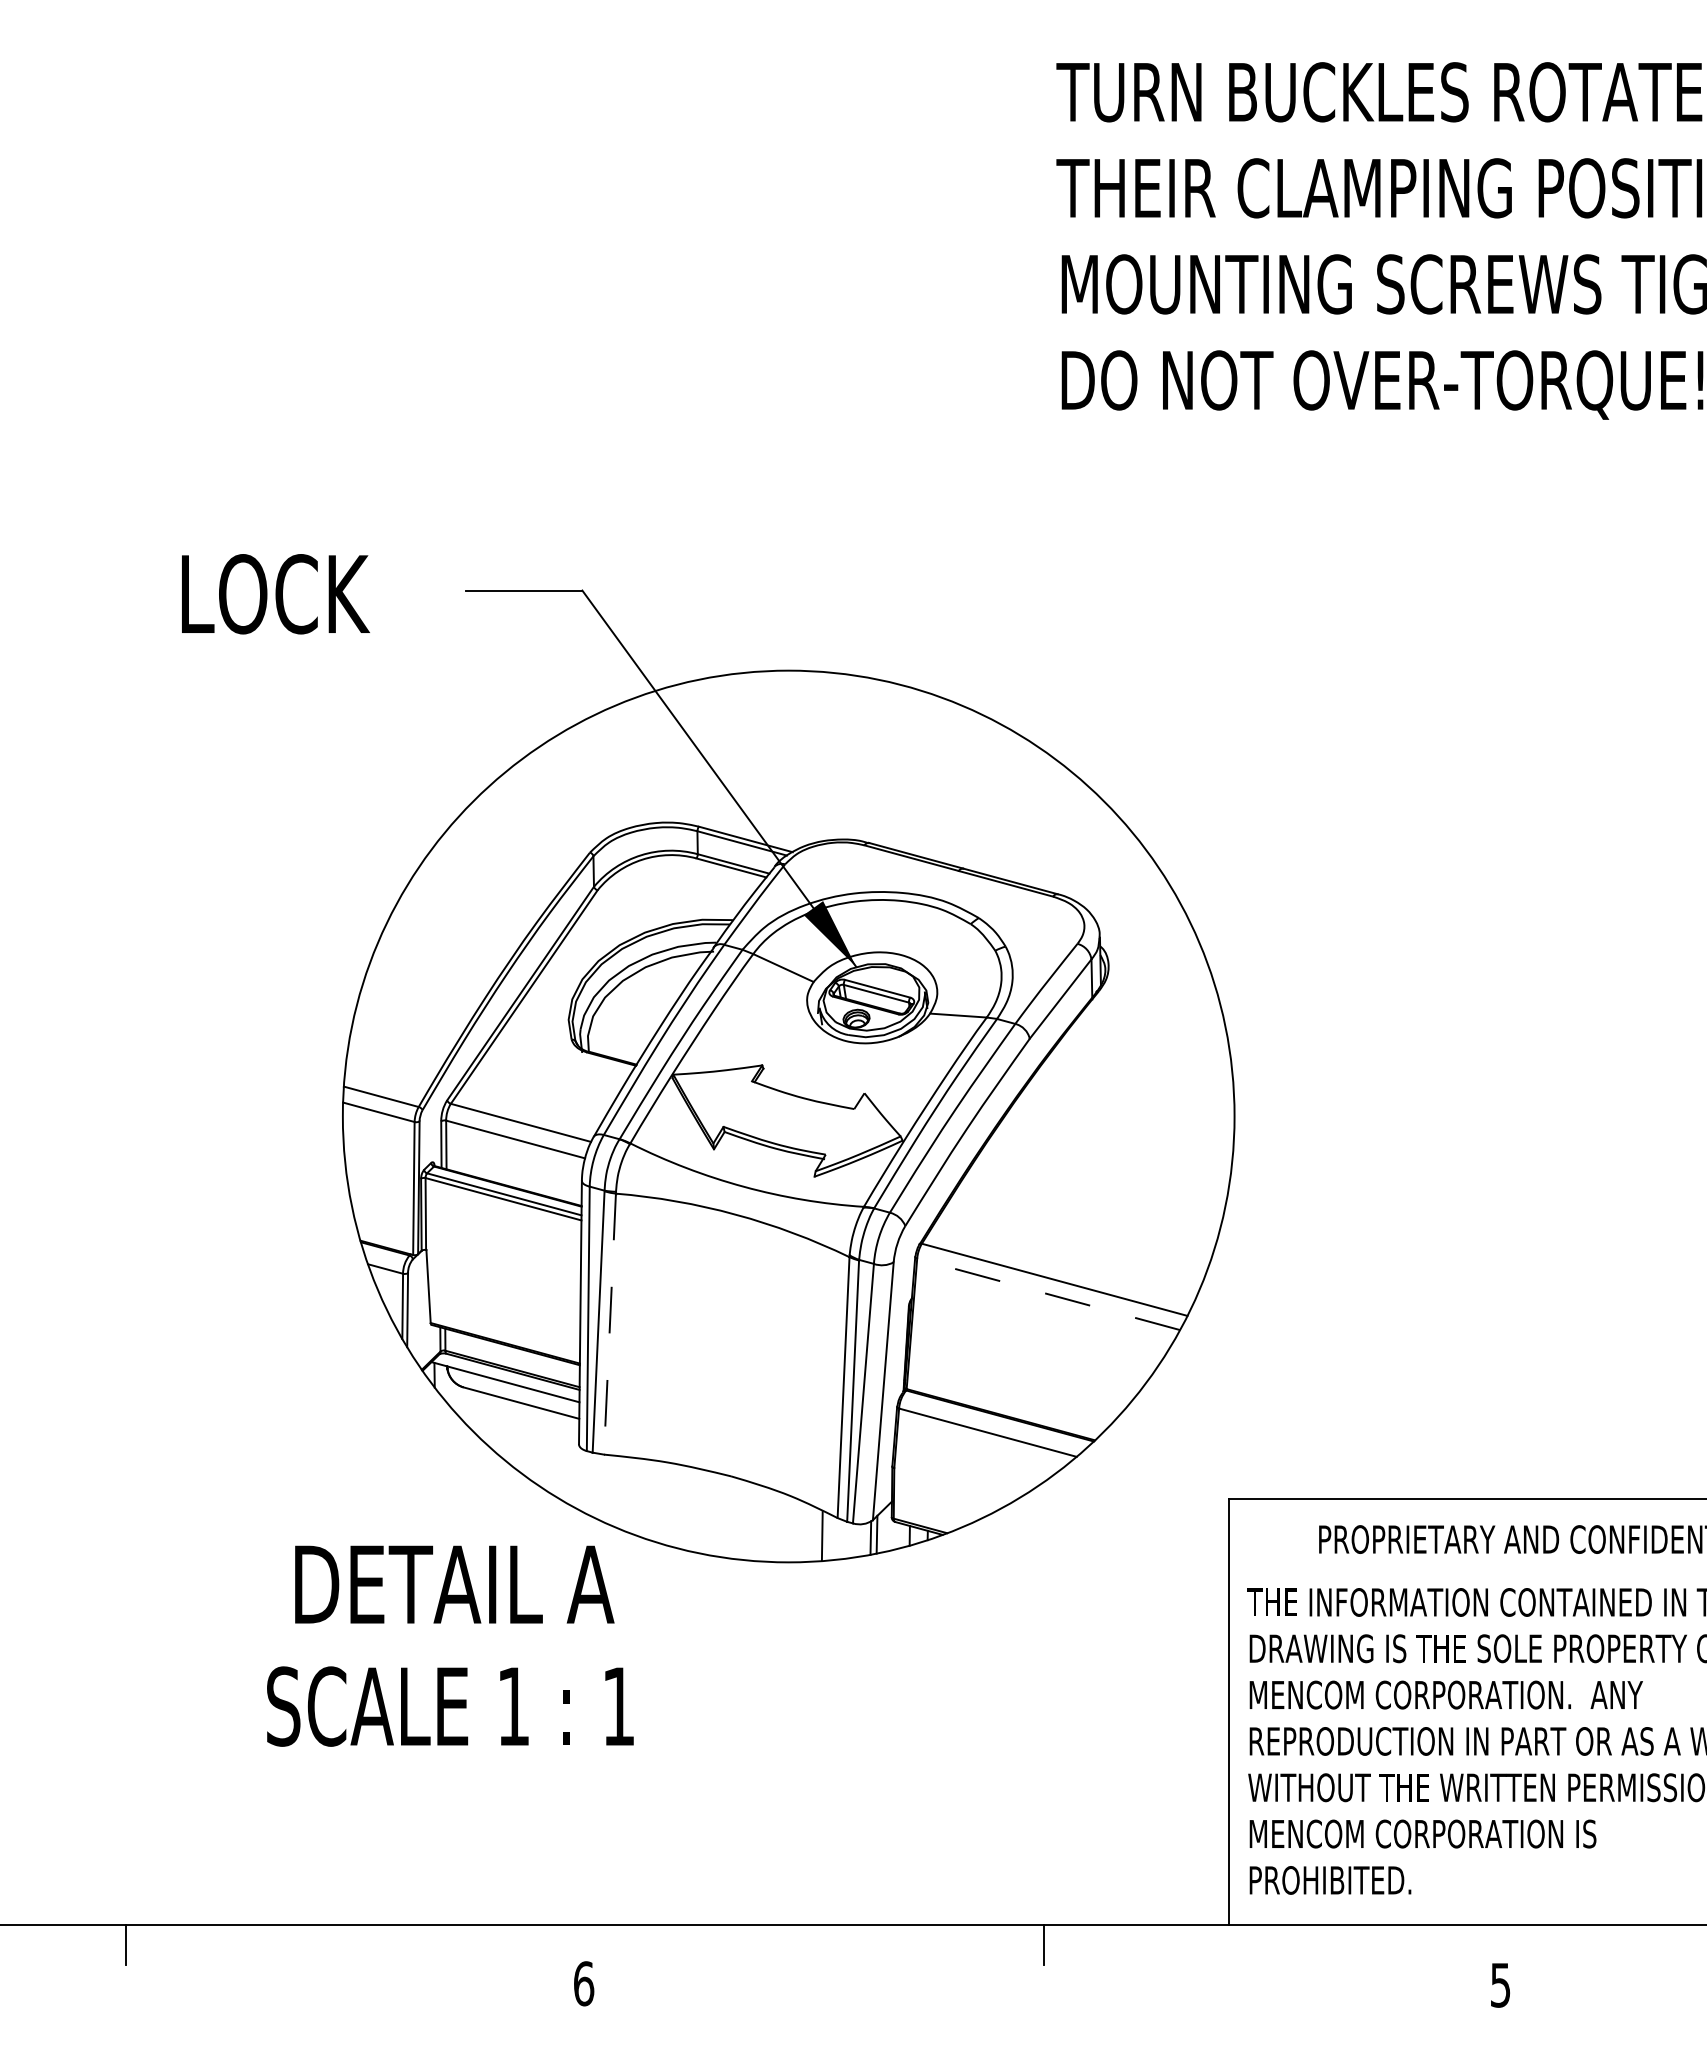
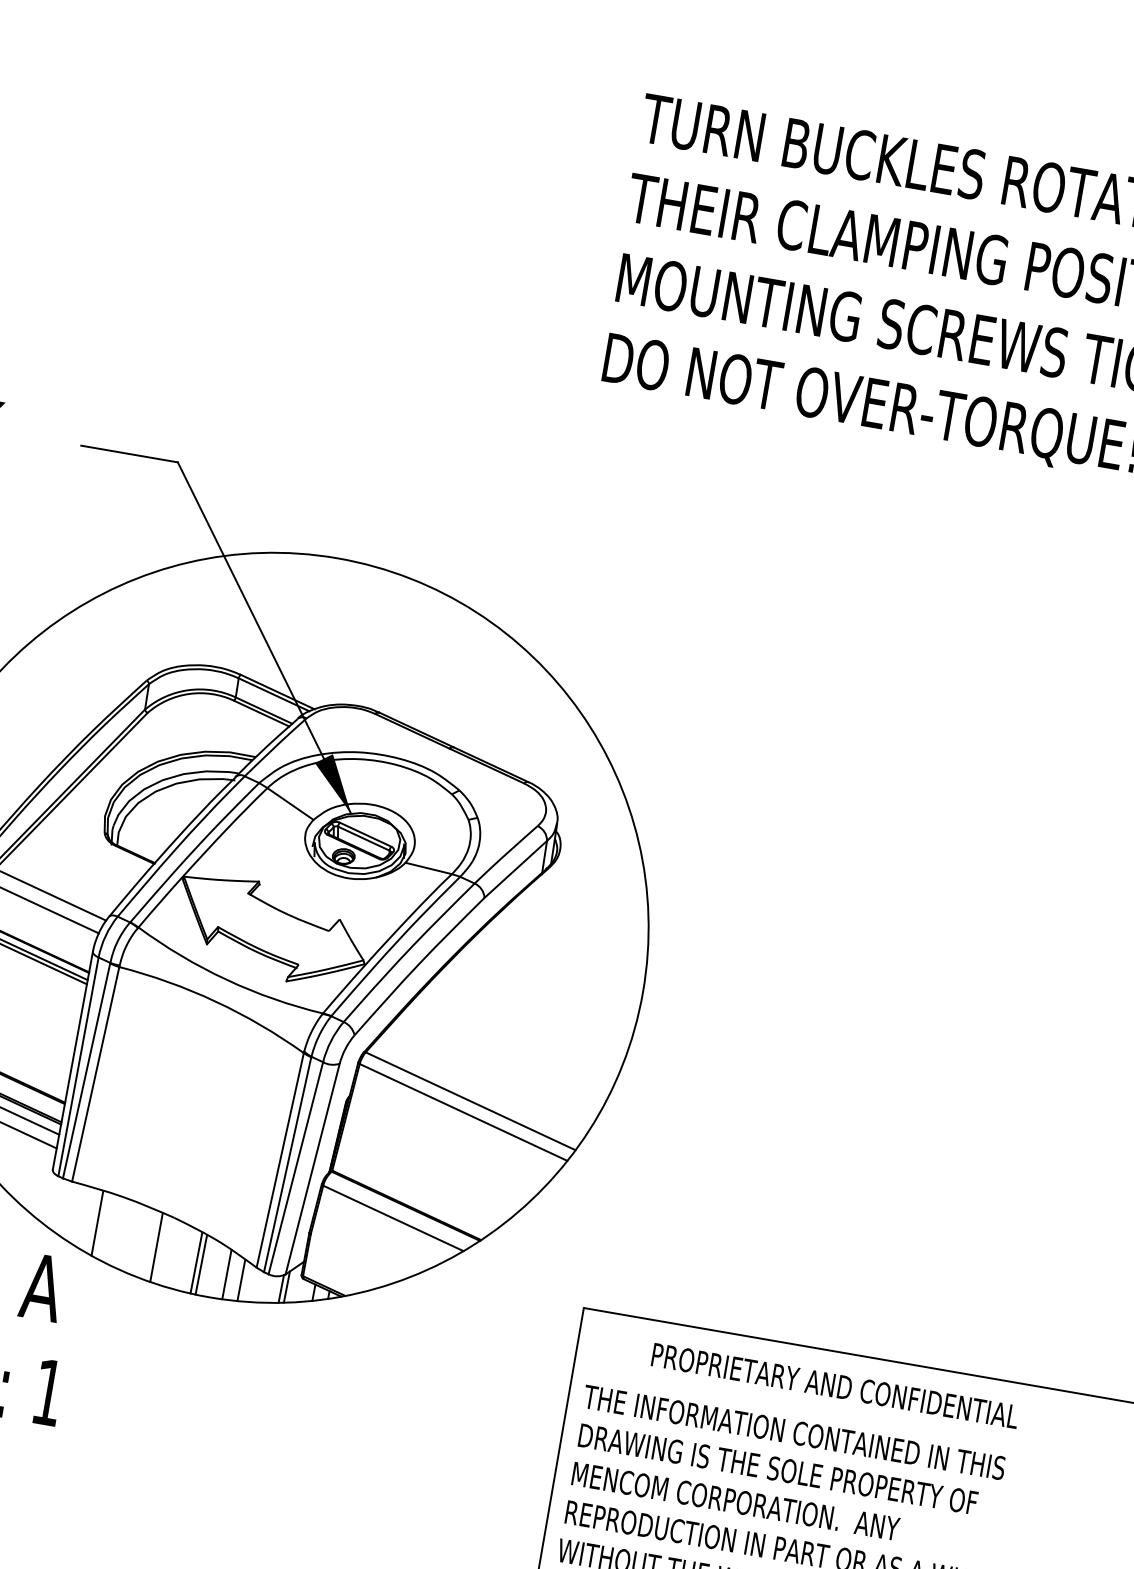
line: (1048, 1294) -> (463, 1112), dashed -> solid
line: (609, 1324) -> (95, 1074), dashed -> solid
line: (641, 1498) -> (96, 1223), added
line: (715, 1514) -> (155, 1247), added
line: (765, 1524) -> (195, 1262), added
line: (772, 1526) -> (201, 1265), added
line: (803, 1532) -> (226, 1274), added

